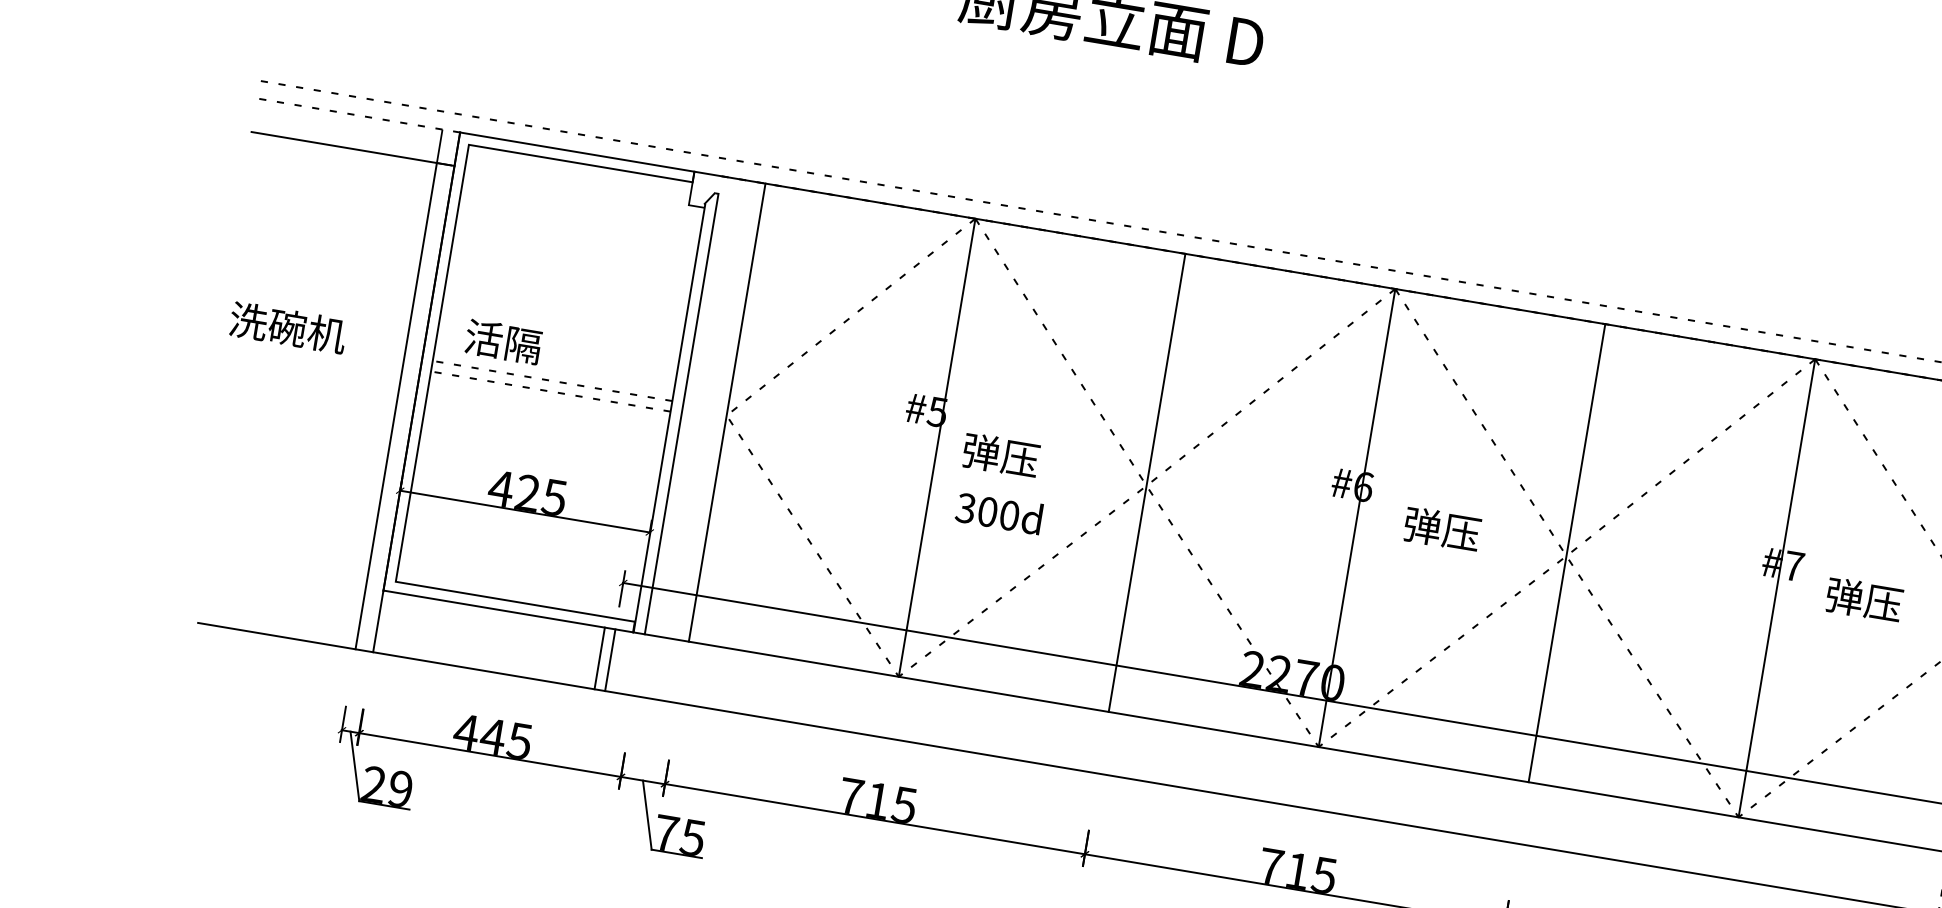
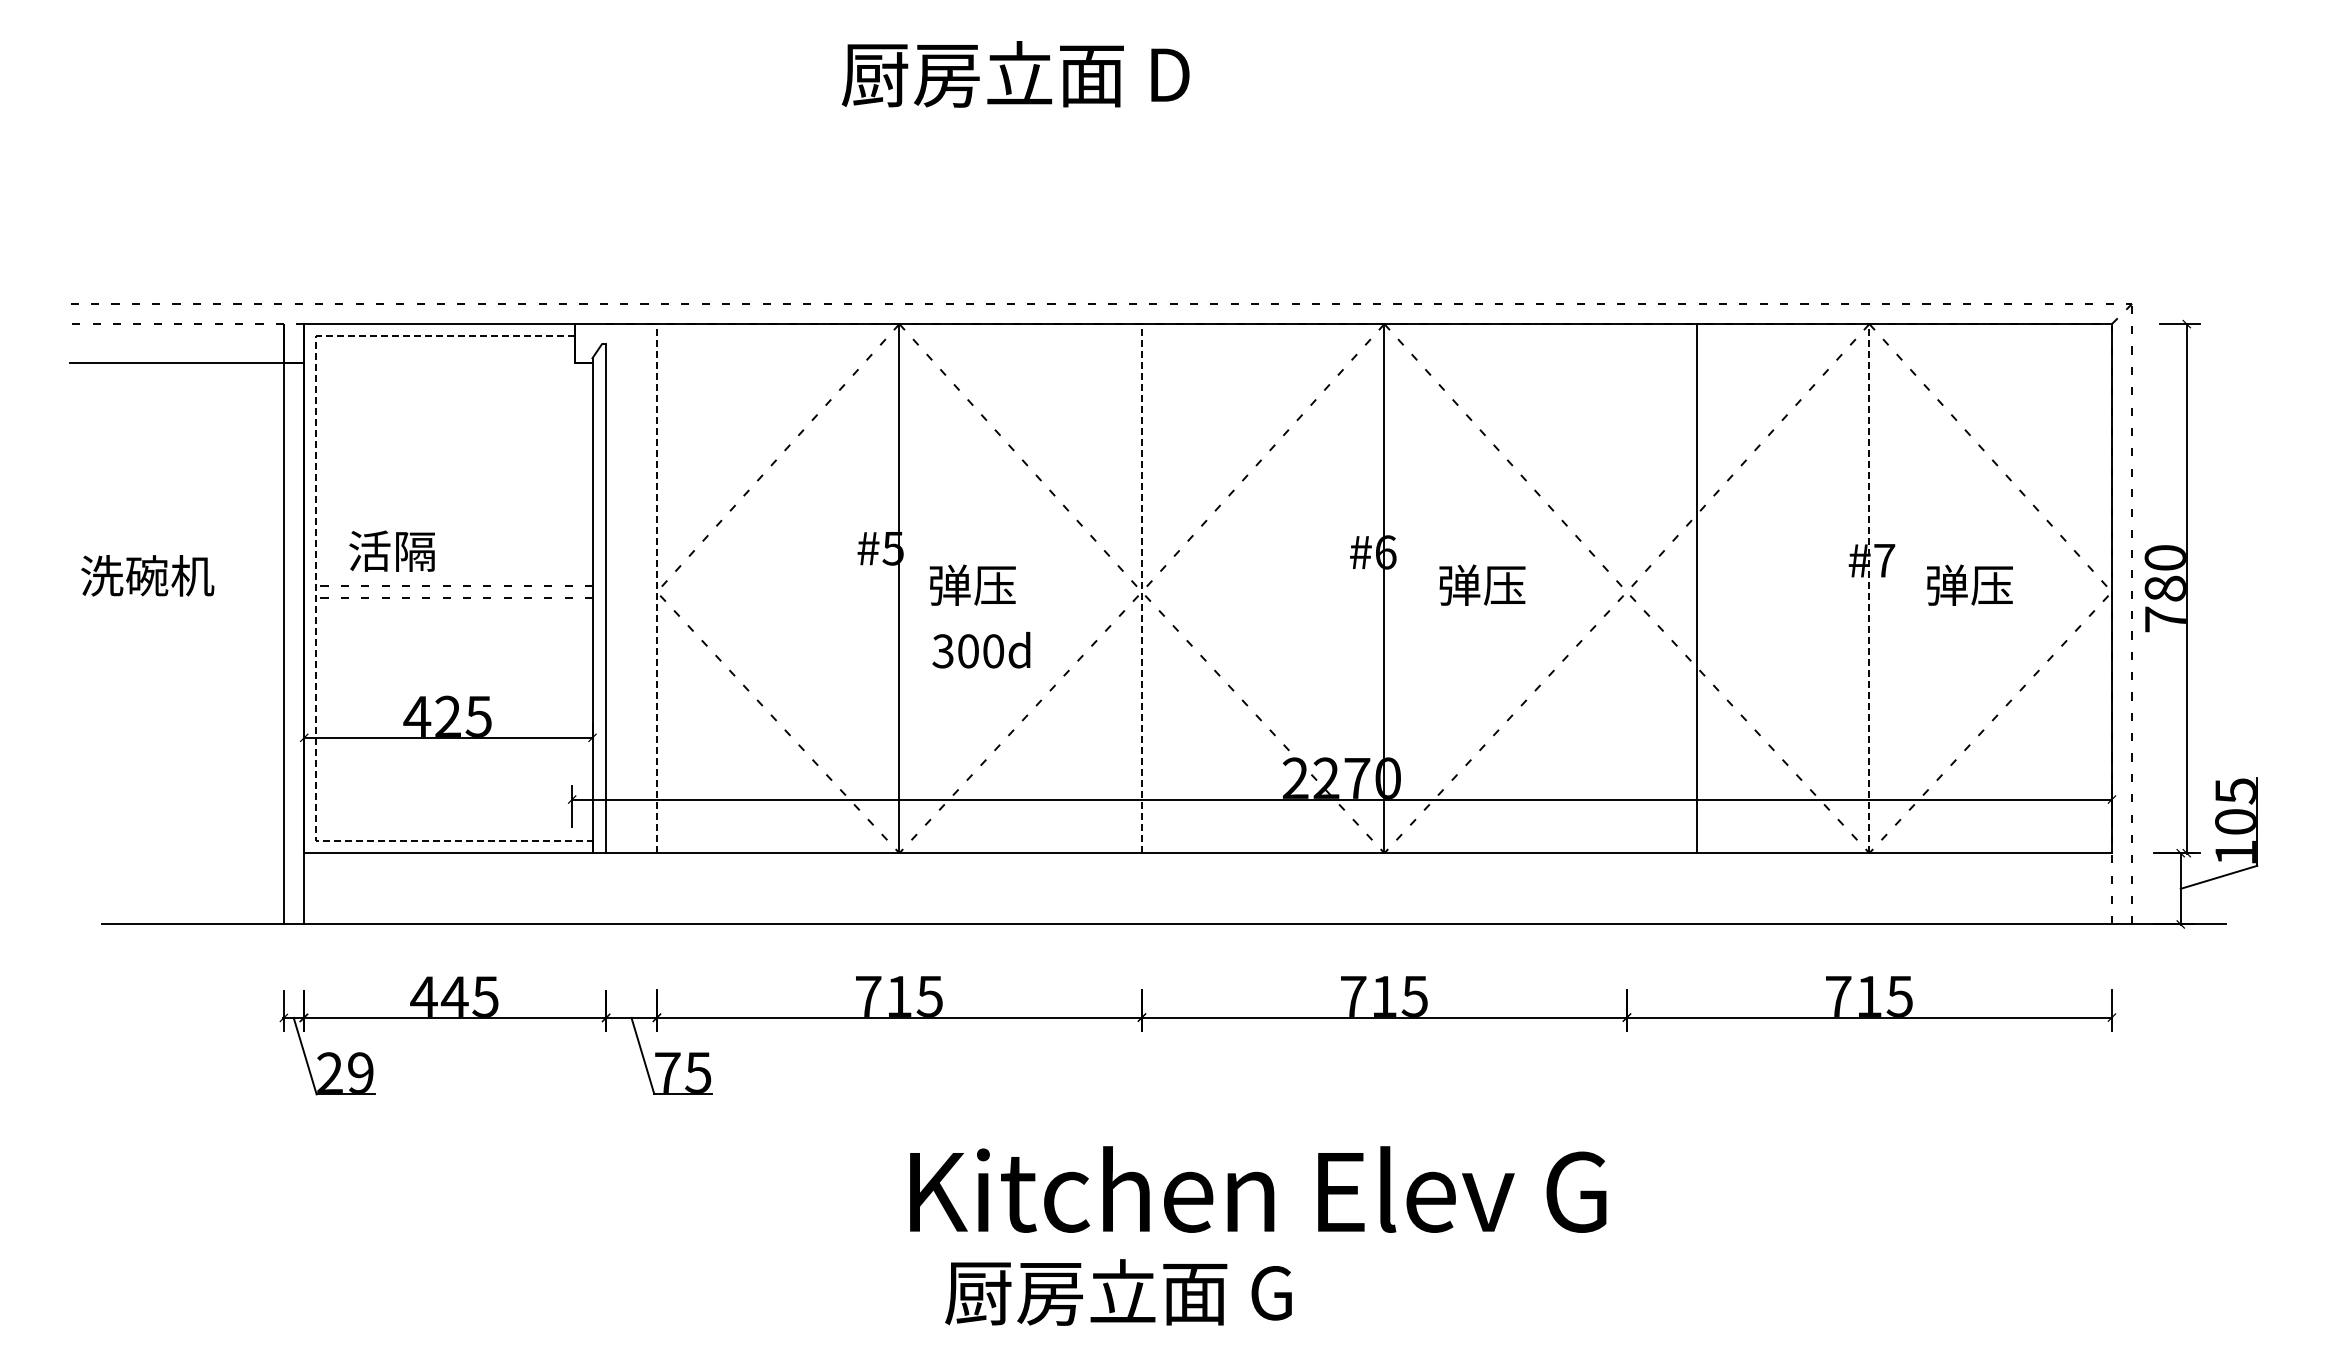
line: (431, 371) -> (316, 598), solid -> dashed
line: (726, 412) -> (656, 588), solid -> dashed
line: (1146, 482) -> (1141, 588), solid -> dashed
line: (1566, 552) -> (1696, 588), moved
line: (1776, 588) -> (1869, 588), solid -> dashed
line: (599, 658) -> (559, 888), removed
line: (610, 660) -> (572, 888), removed

